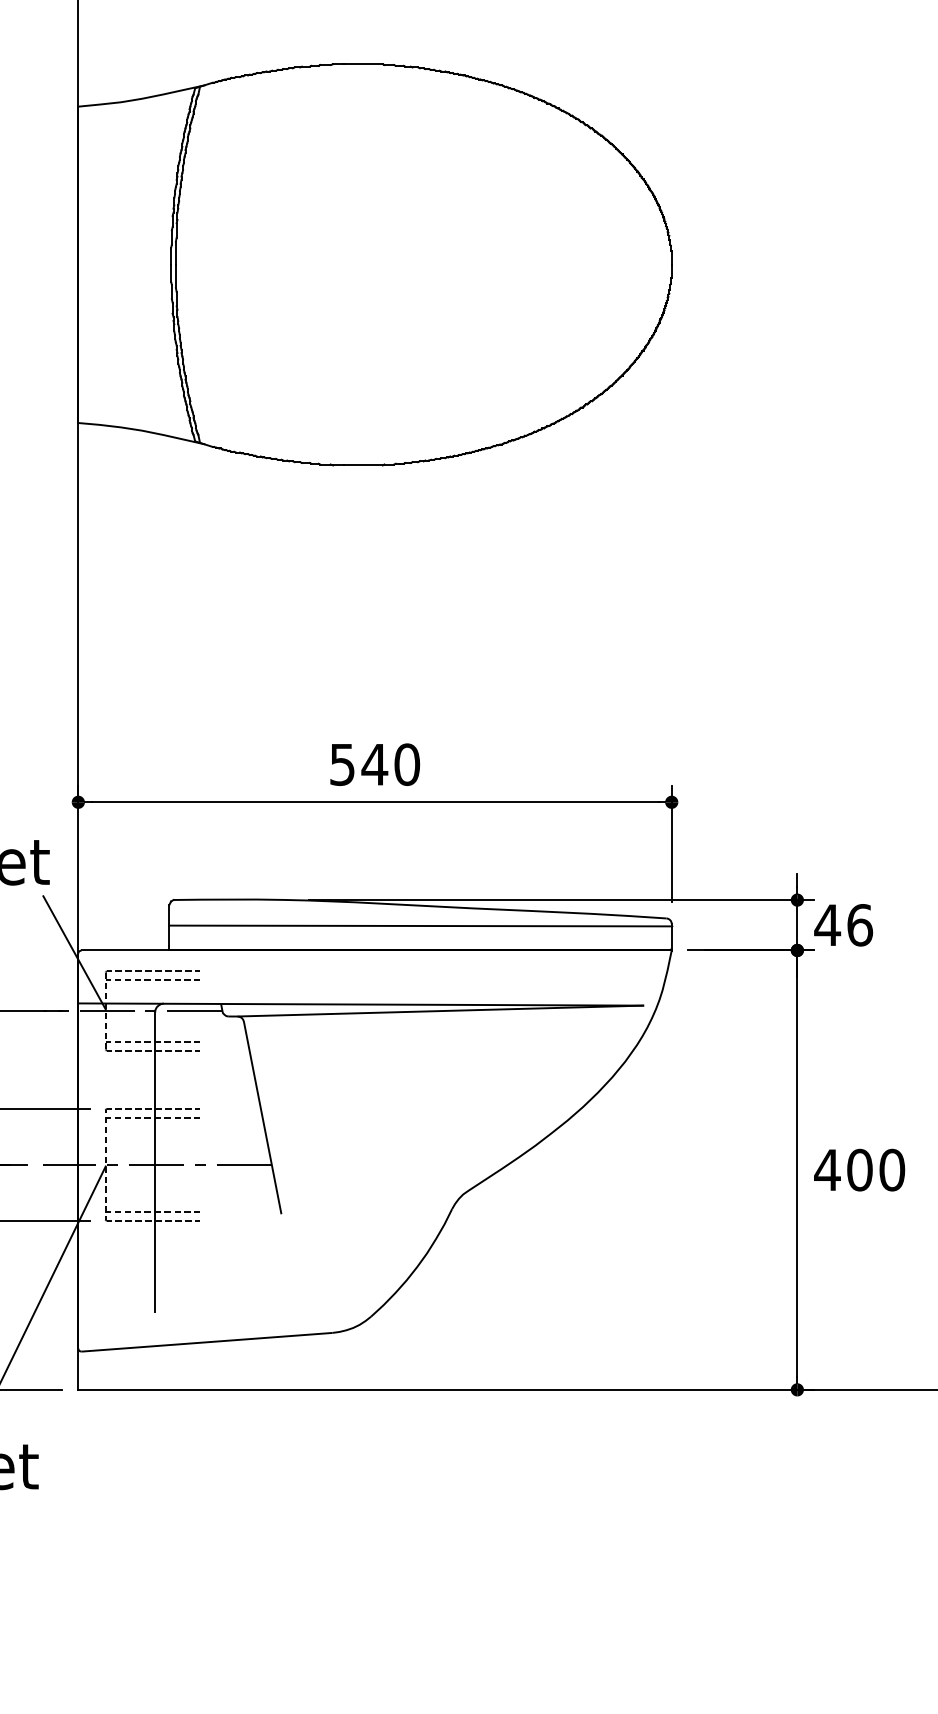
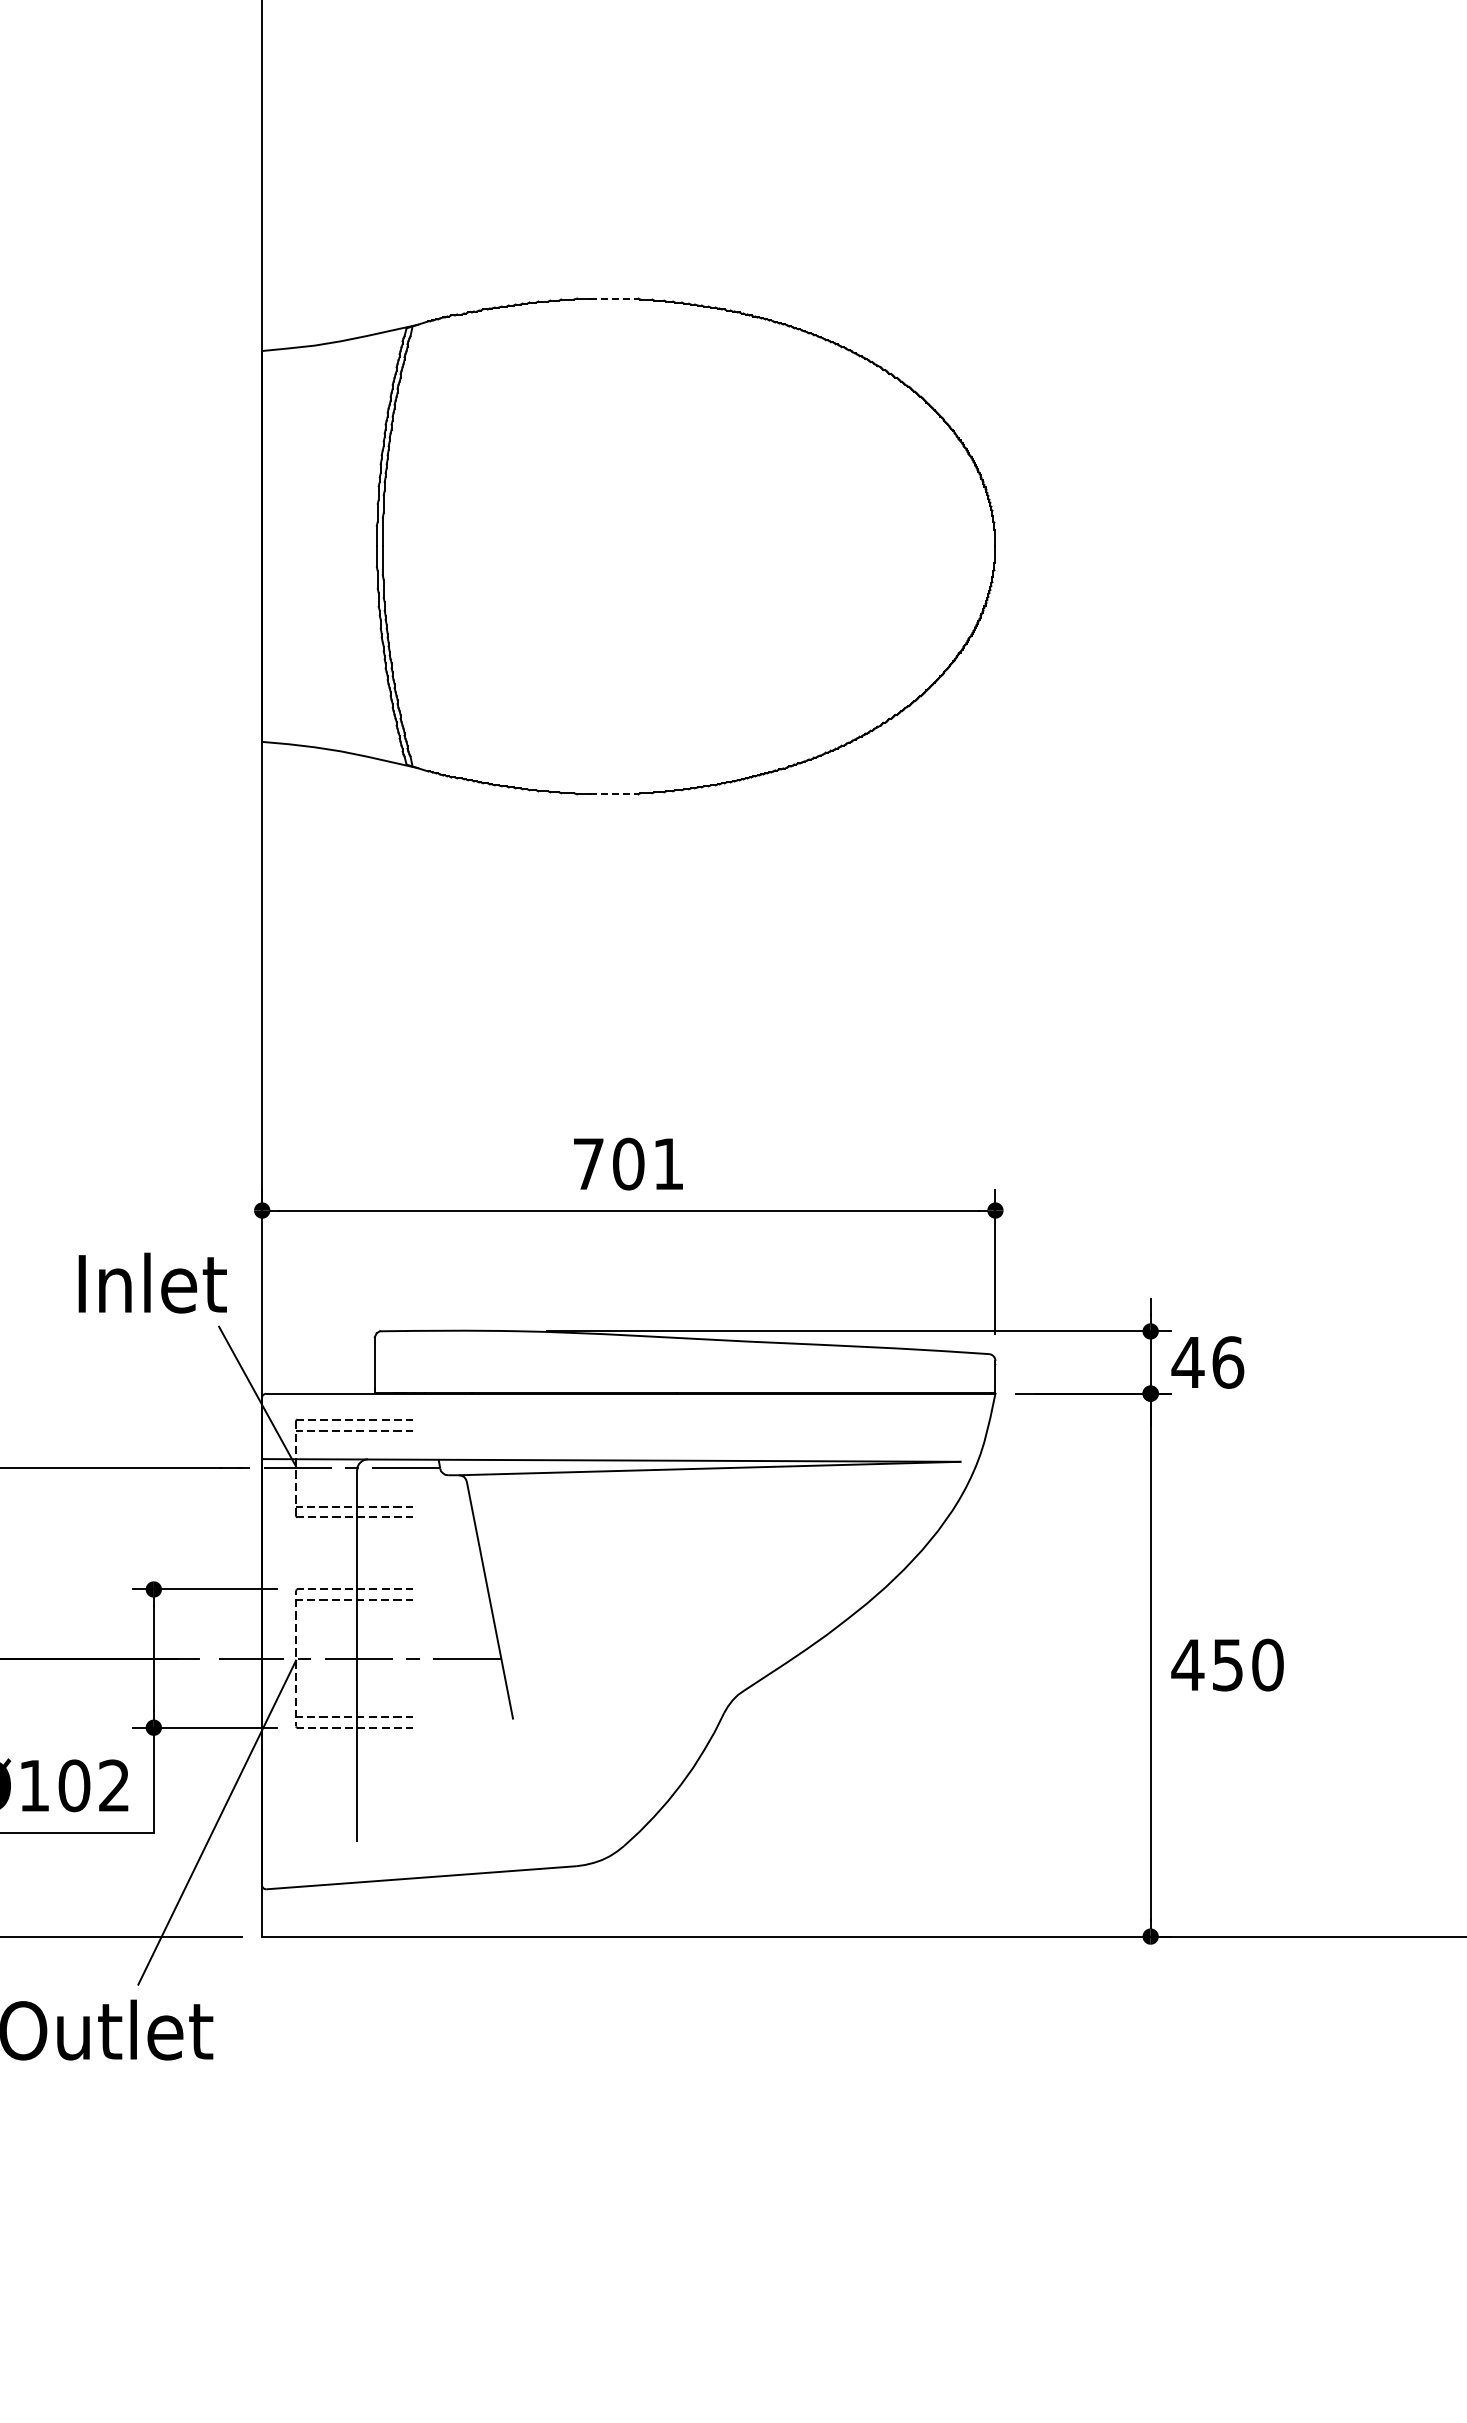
line: (363, 64) -> (614, 298), solid -> dashed
line: (363, 465) -> (614, 794), solid -> dashed
text: (374, 764) -> (628, 1163), 540 -> 701
line: (420, 925) -> (684, 1362), removed
text: (859, 1169) -> (1227, 1664), 400 -> 450

